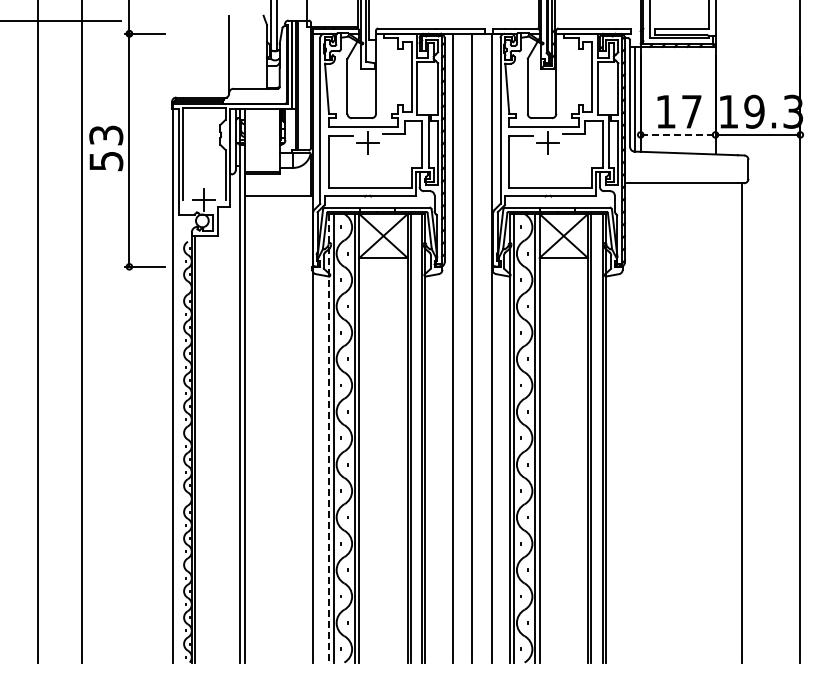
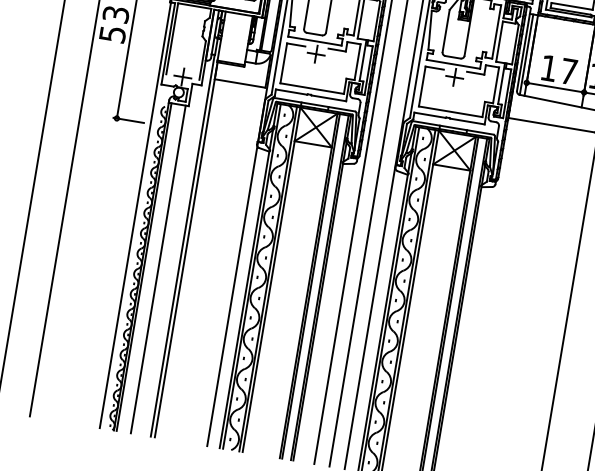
line: (678, 134) -> (555, 87), dashed -> solid
line: (329, 438) -> (248, 276), dashed -> solid
line: (213, 449) -> (158, 269), added

